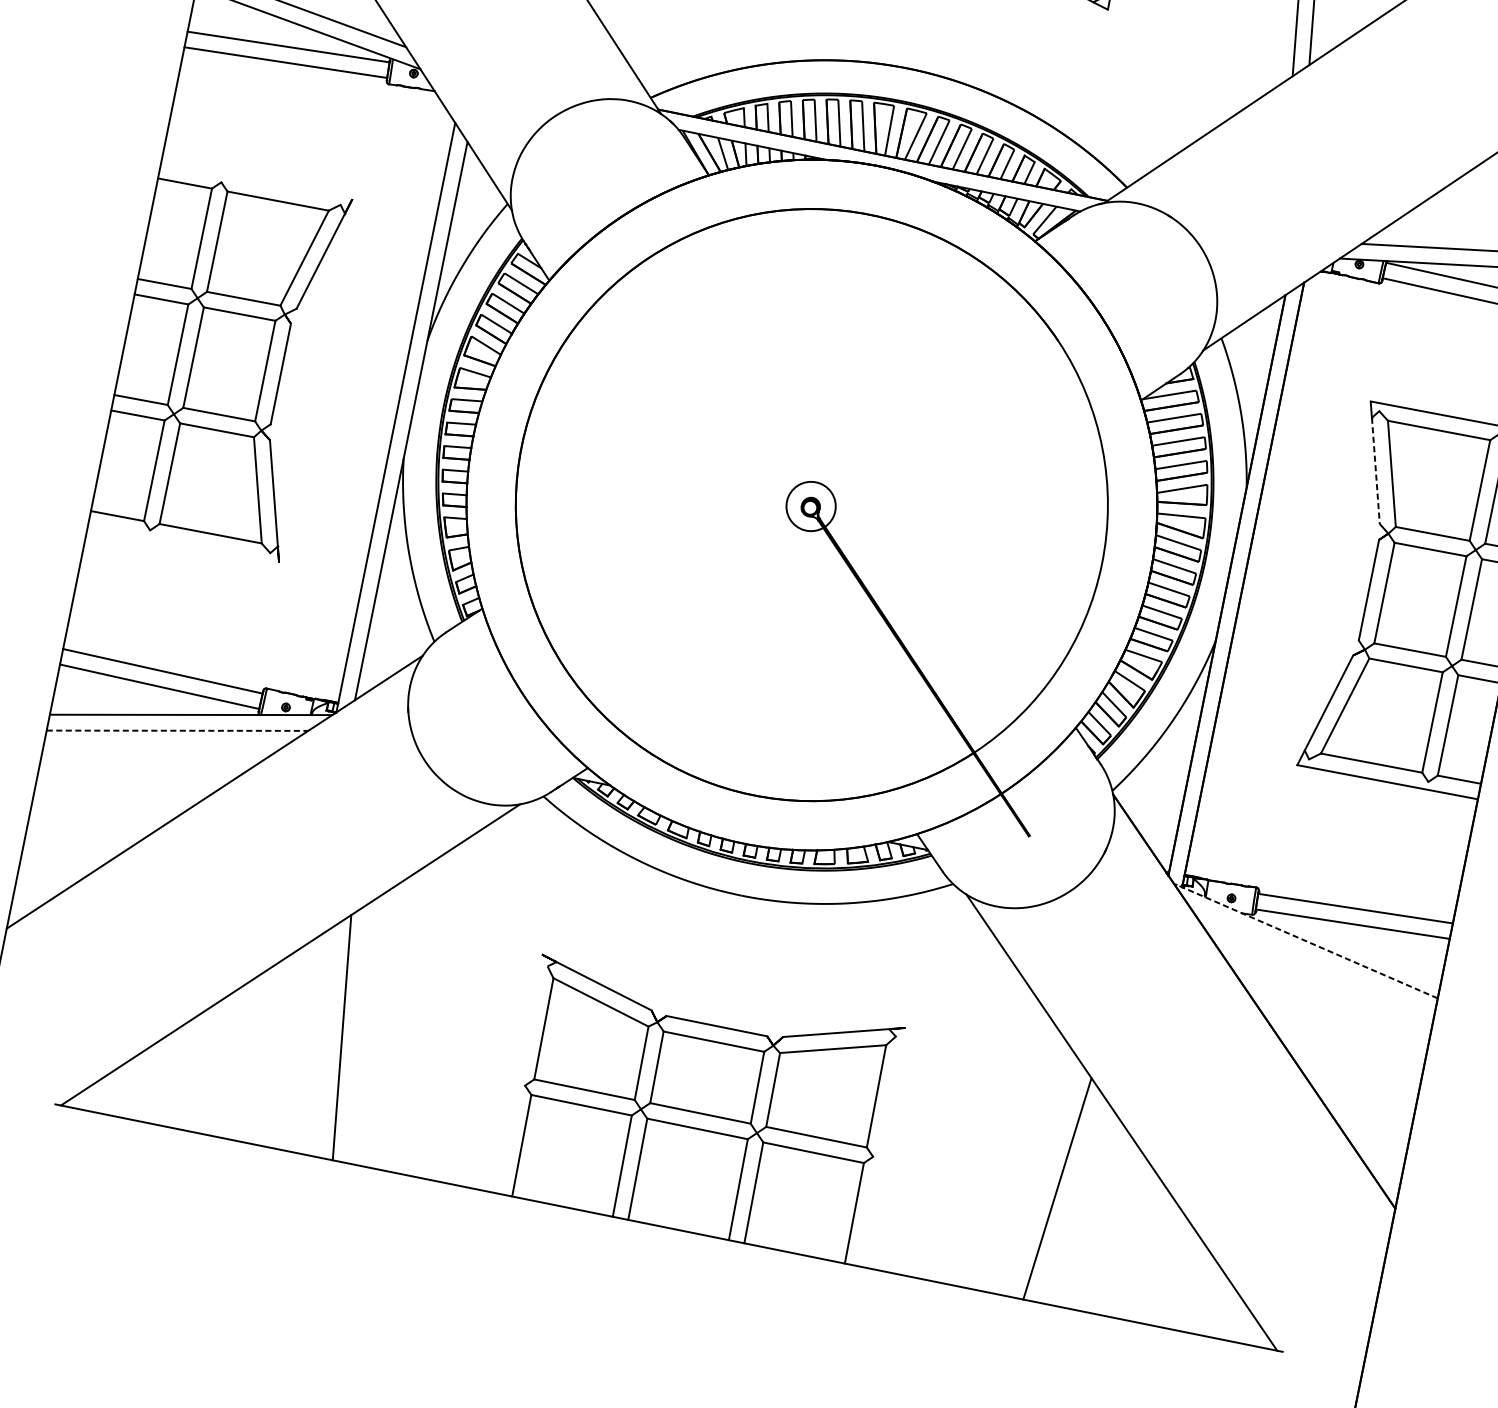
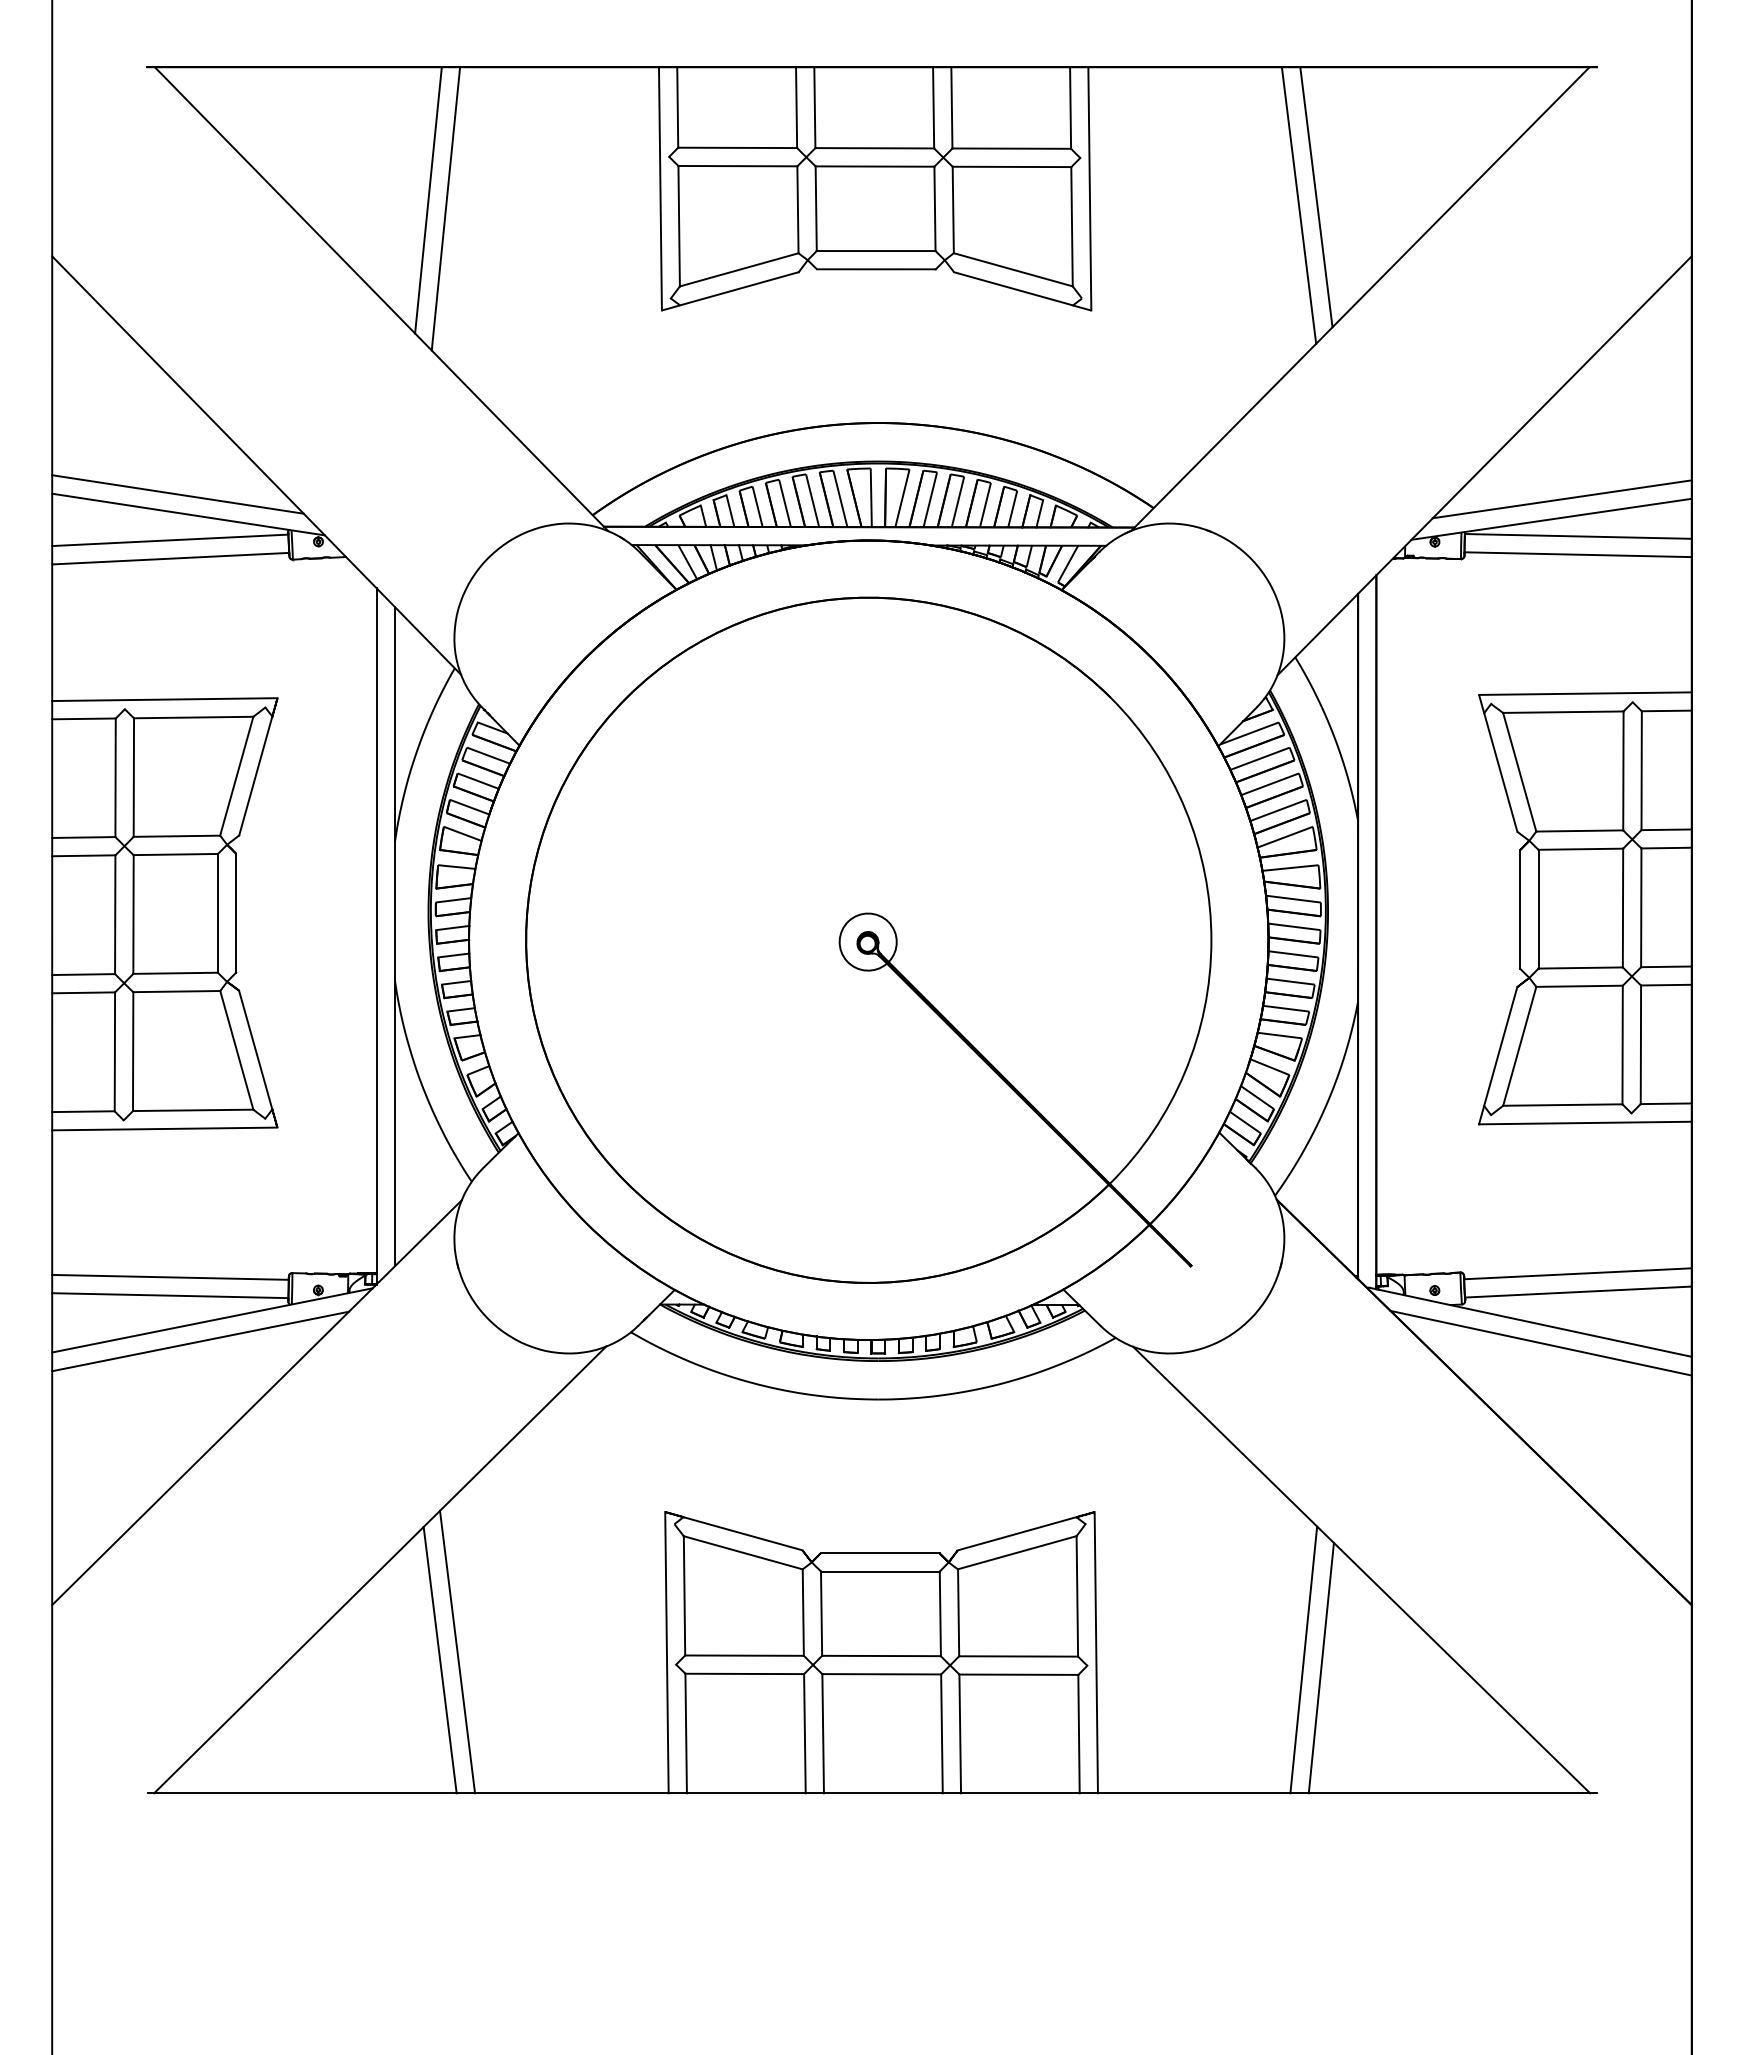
line: (256, 180) -> (164, 699), added
line: (1375, 470) -> (1500, 772), dashed -> solid
line: (183, 544) -> (164, 1128), added
line: (178, 730) -> (201, 1341), dashed -> solid
line: (1307, 941) -> (1530, 1322), dashed -> solid
line: (1312, 960) -> (1540, 1342), added
line: (325, 1041) -> (439, 1660), added
line: (518, 1073) -> (666, 1652), added
line: (882, 1146) -> (1095, 1652), added
line: (1070, 1198) -> (1320, 1667), added

